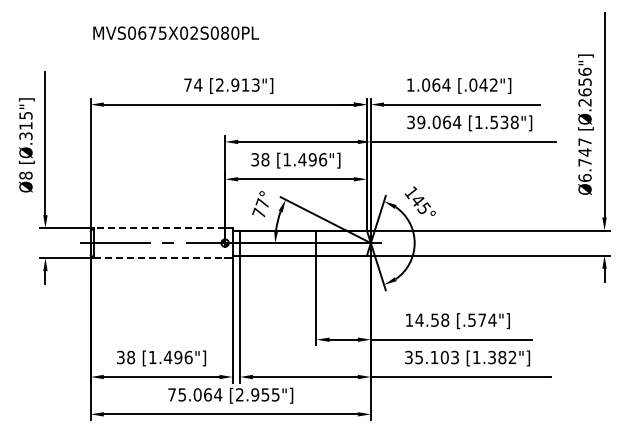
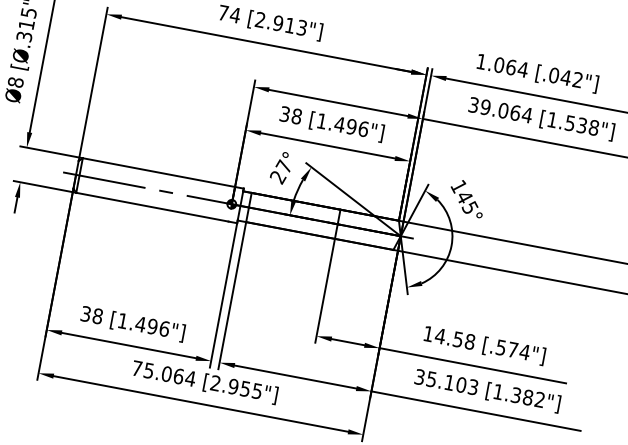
text: (259, 212) -> (278, 176), 77° -> 27°
line: (159, 228) -> (158, 172), dashed -> solid
line: (159, 258) -> (152, 207), dashed -> solid

